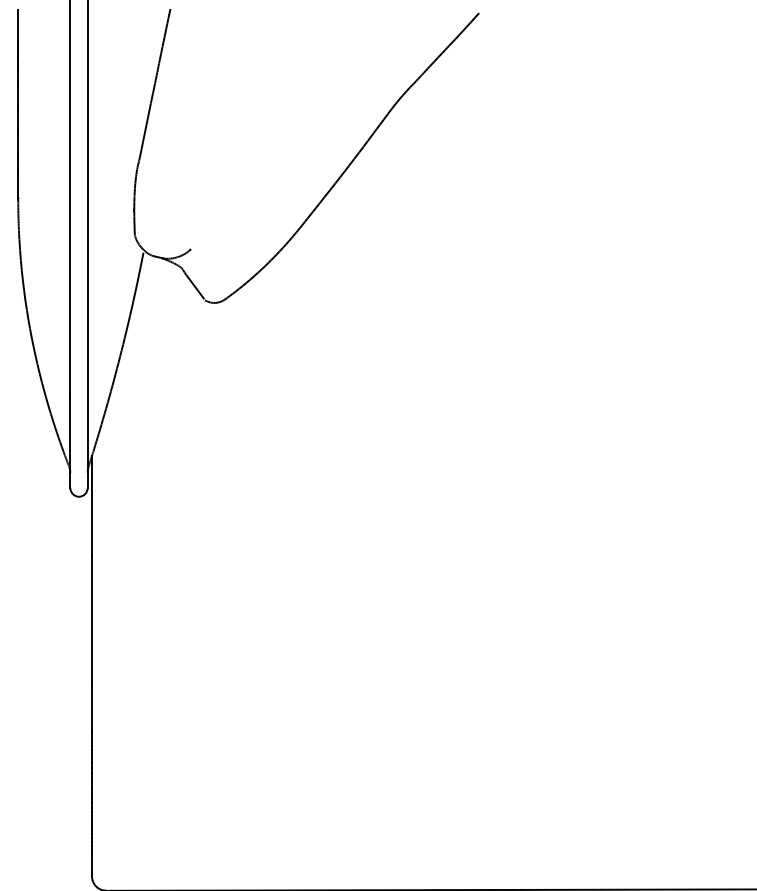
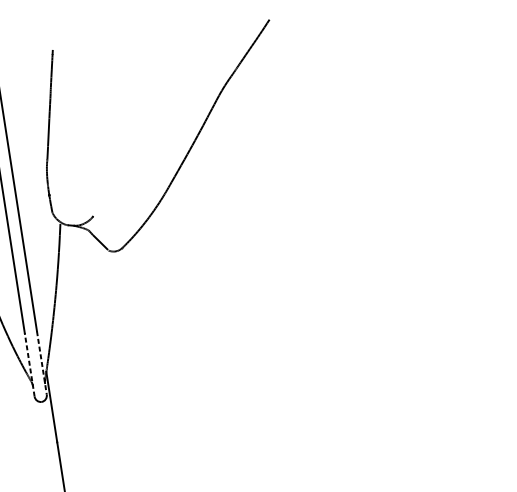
line: (70, 441) -> (29, 364), solid -> dashed
line: (87, 442) -> (41, 362), solid -> dashed

